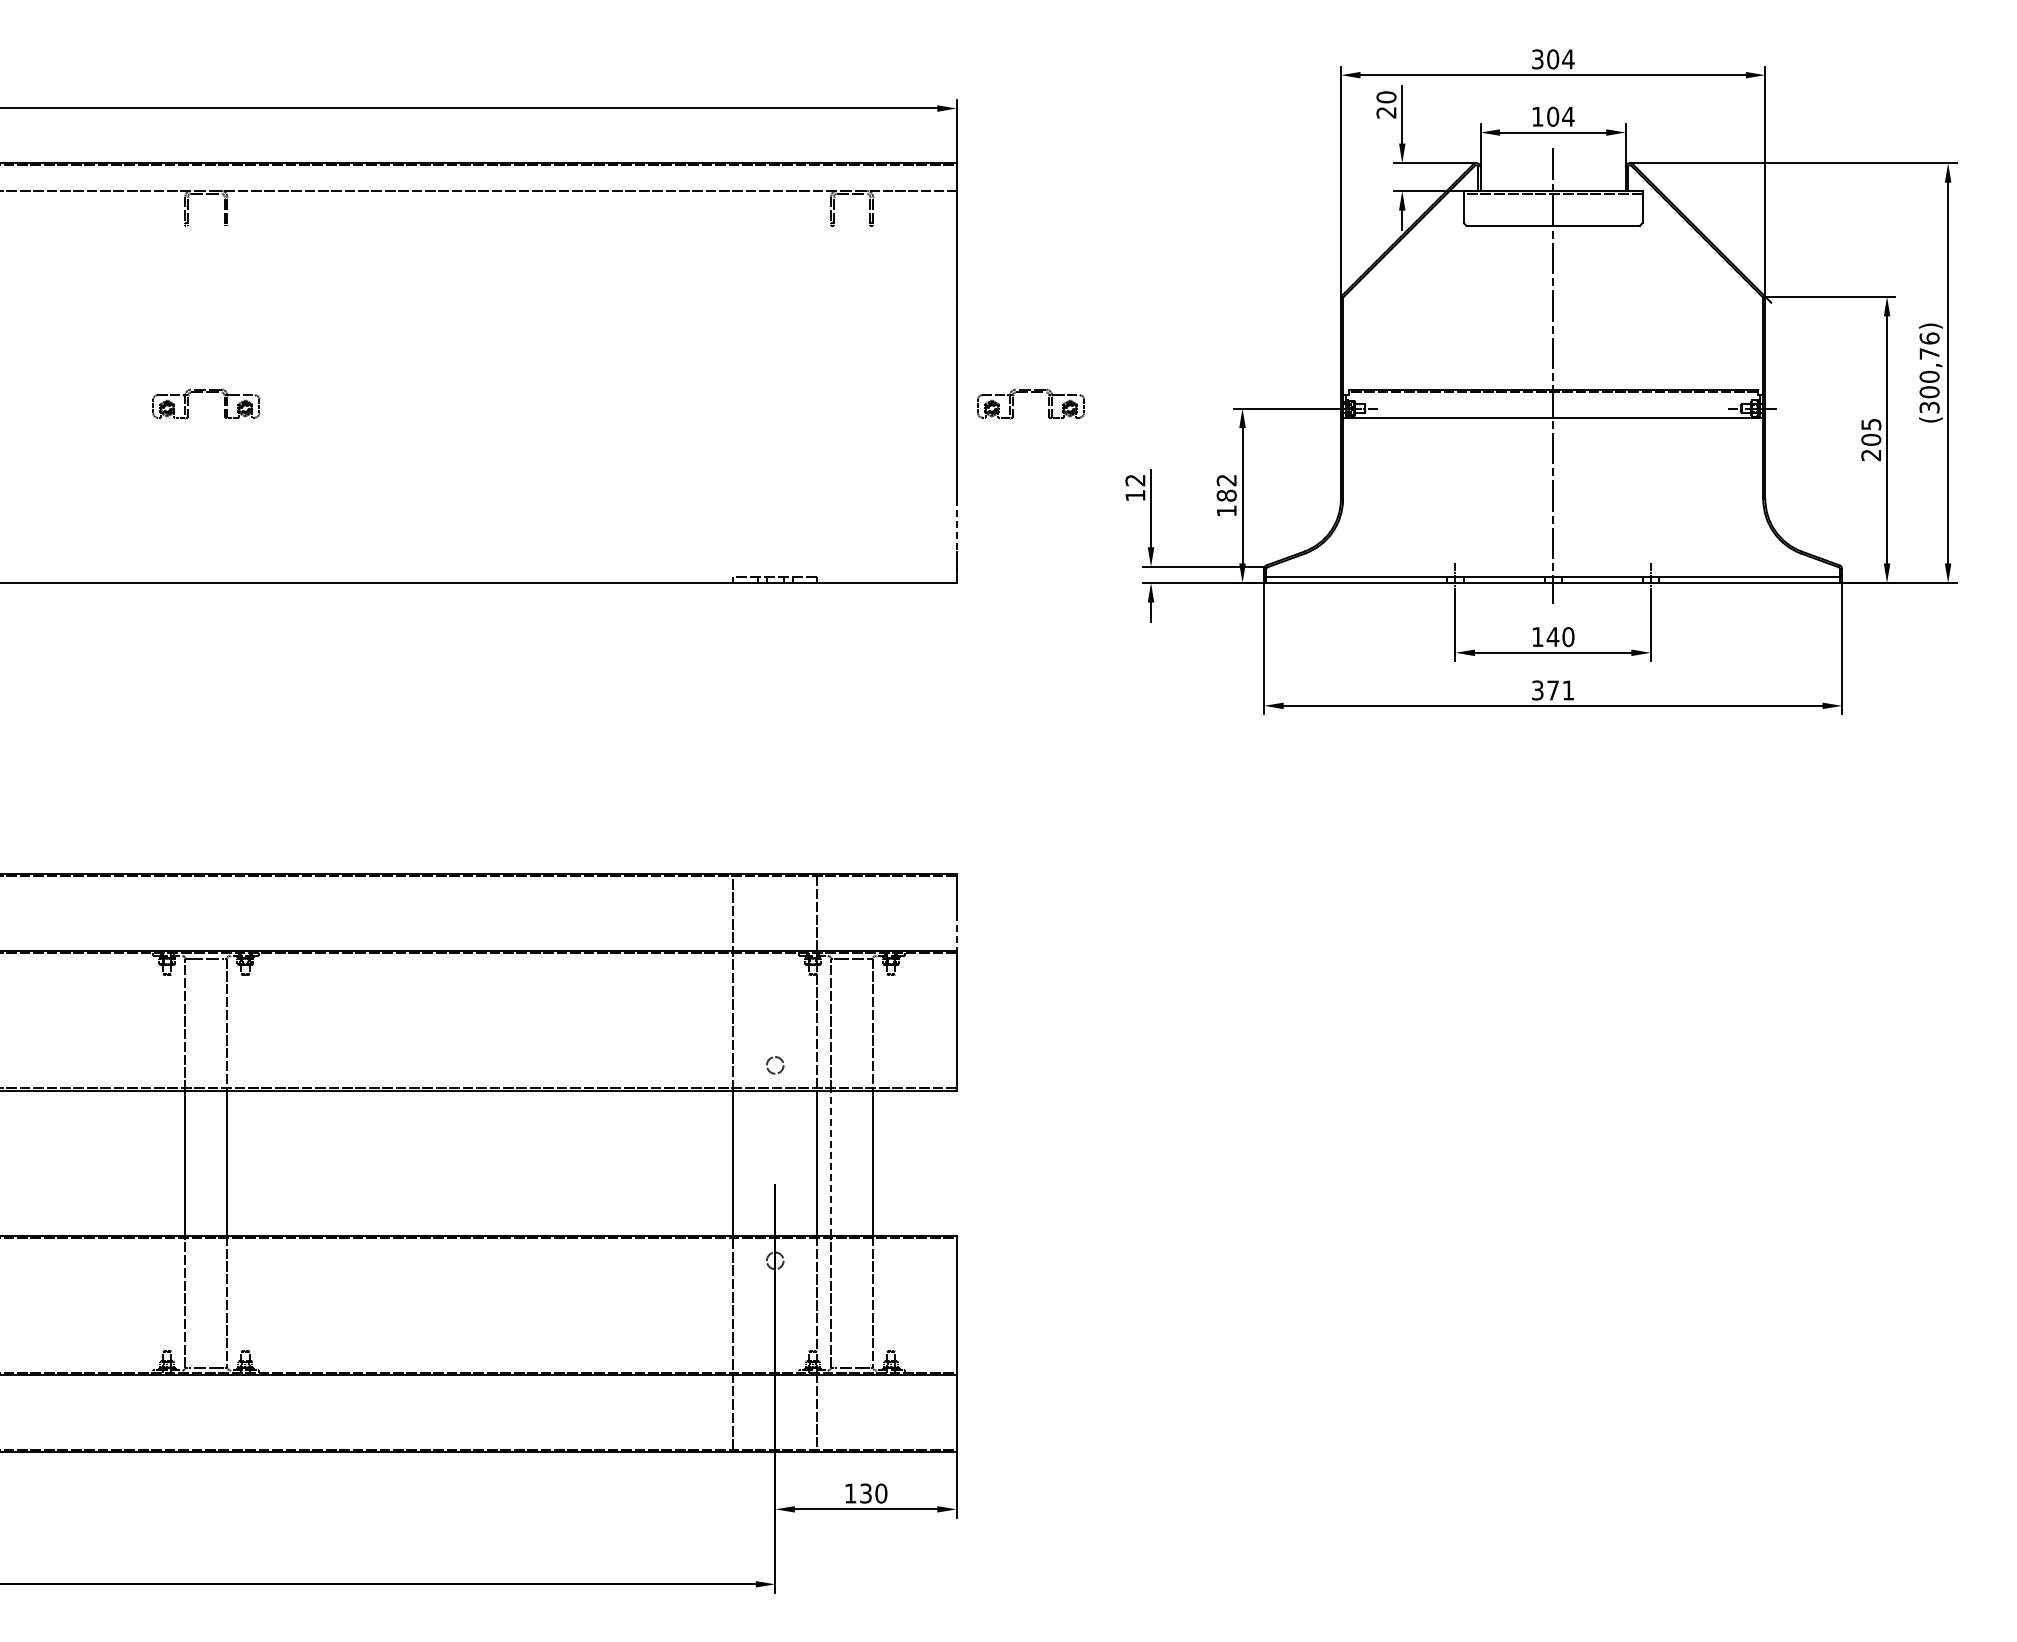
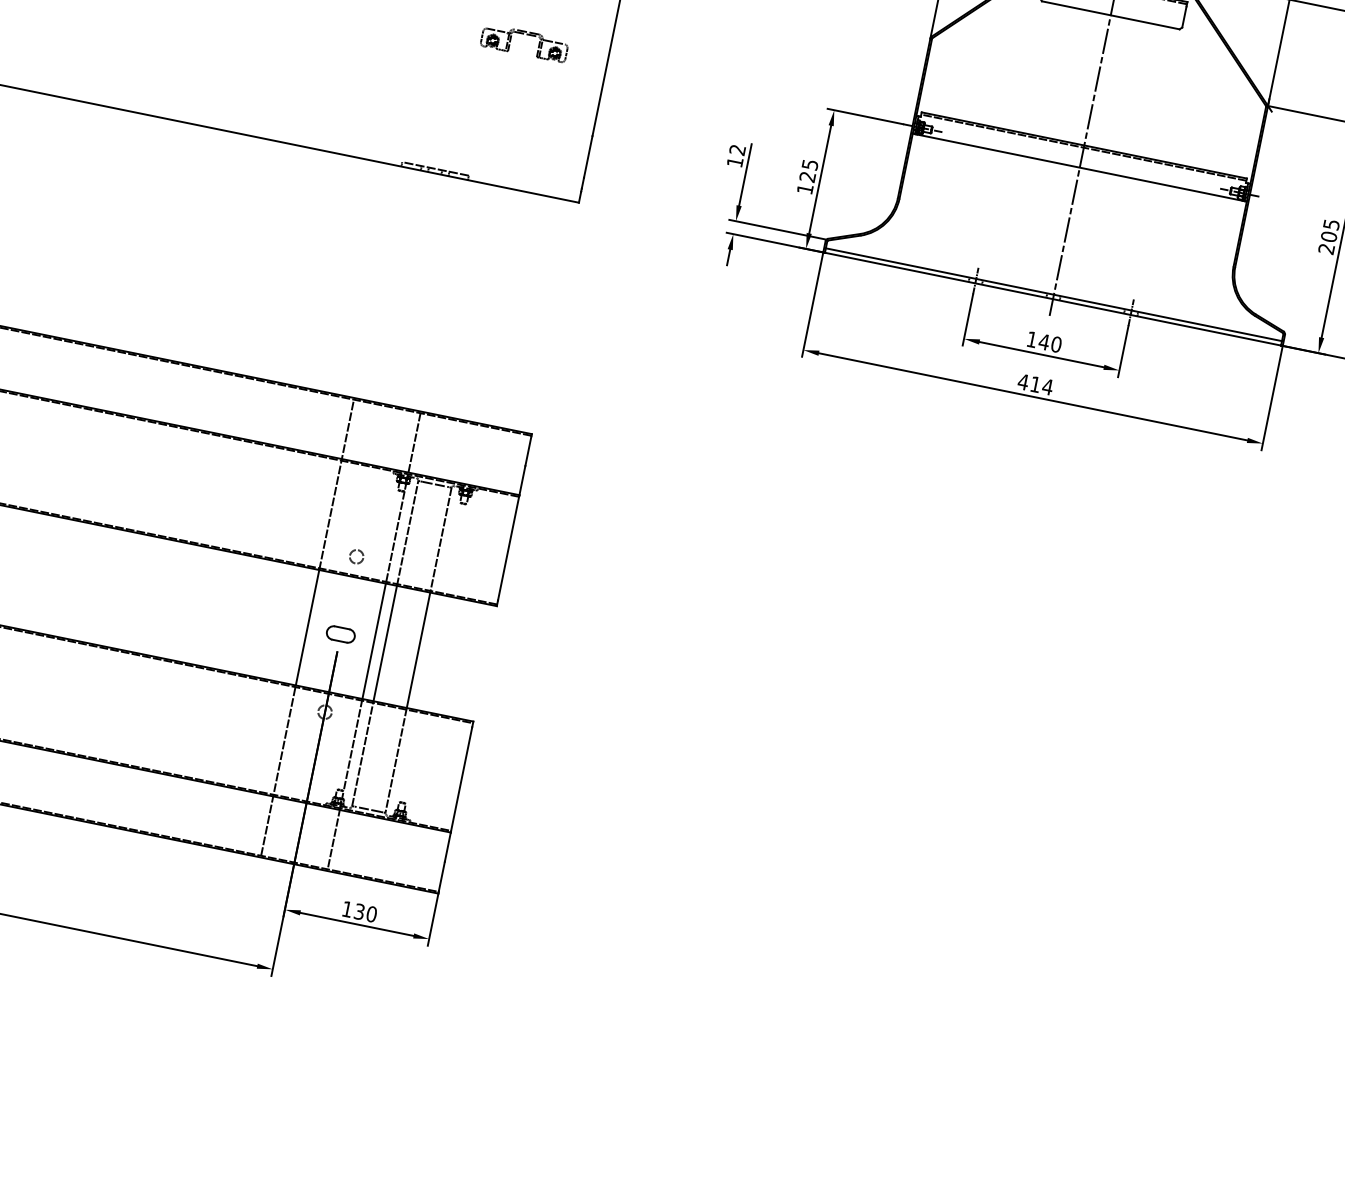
part: (1031, 392) -> (526, 34), moved
text: (1226, 487) -> (808, 170), 182 -> 125
line: (956, 525) -> (588, 156), dashed -> solid
text: (1552, 690) -> (1035, 384), 371 -> 414
line: (956, 933) -> (522, 481), dashed -> solid
part: (775, 1162) -> (341, 634), added
line: (831, 1163) -> (385, 643), dashed -> solid

